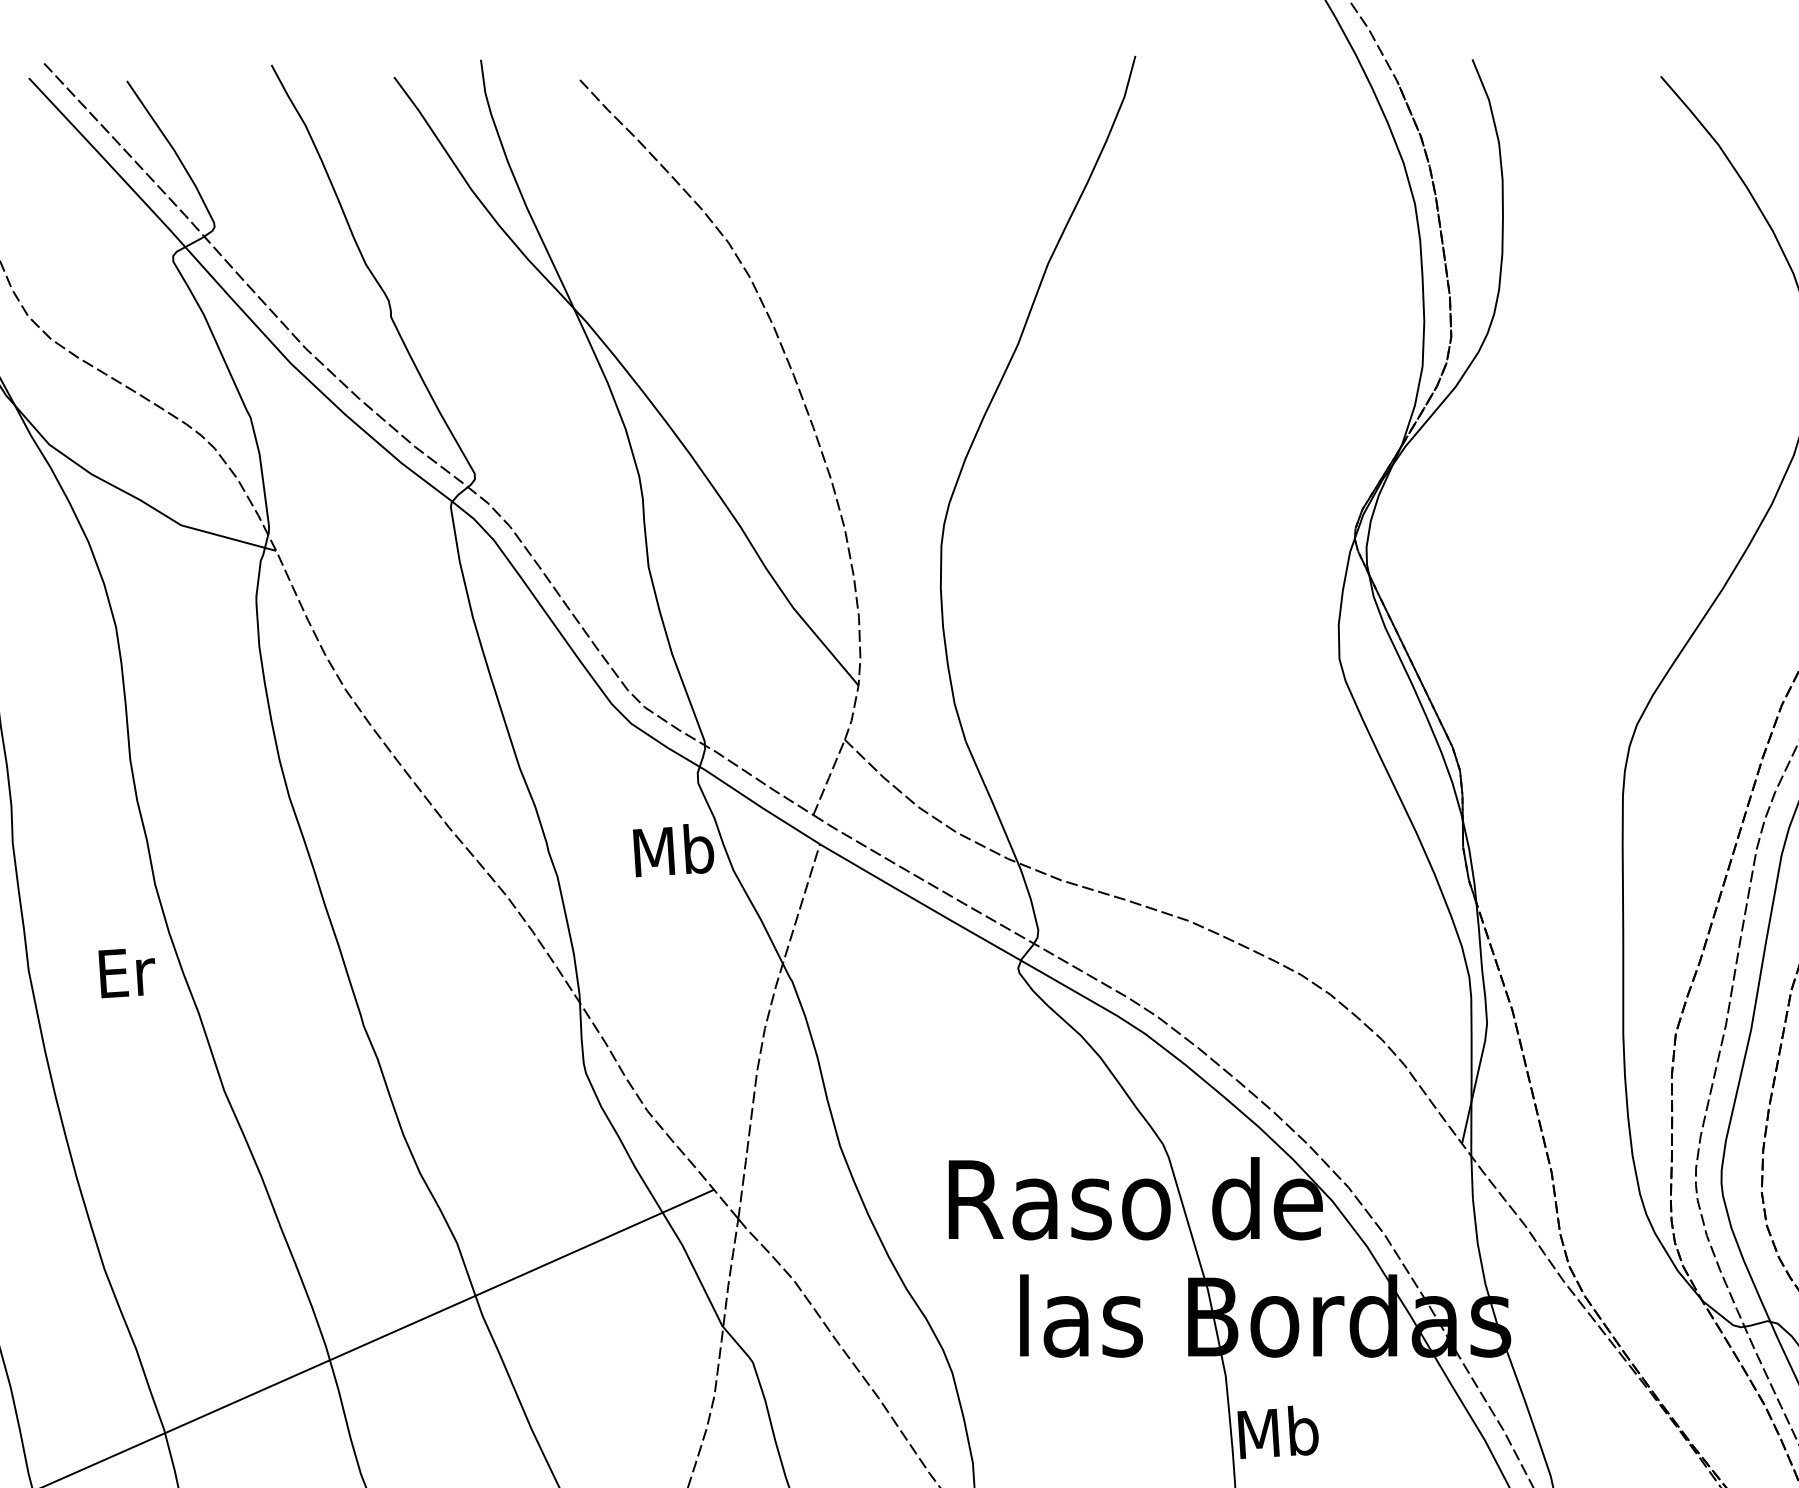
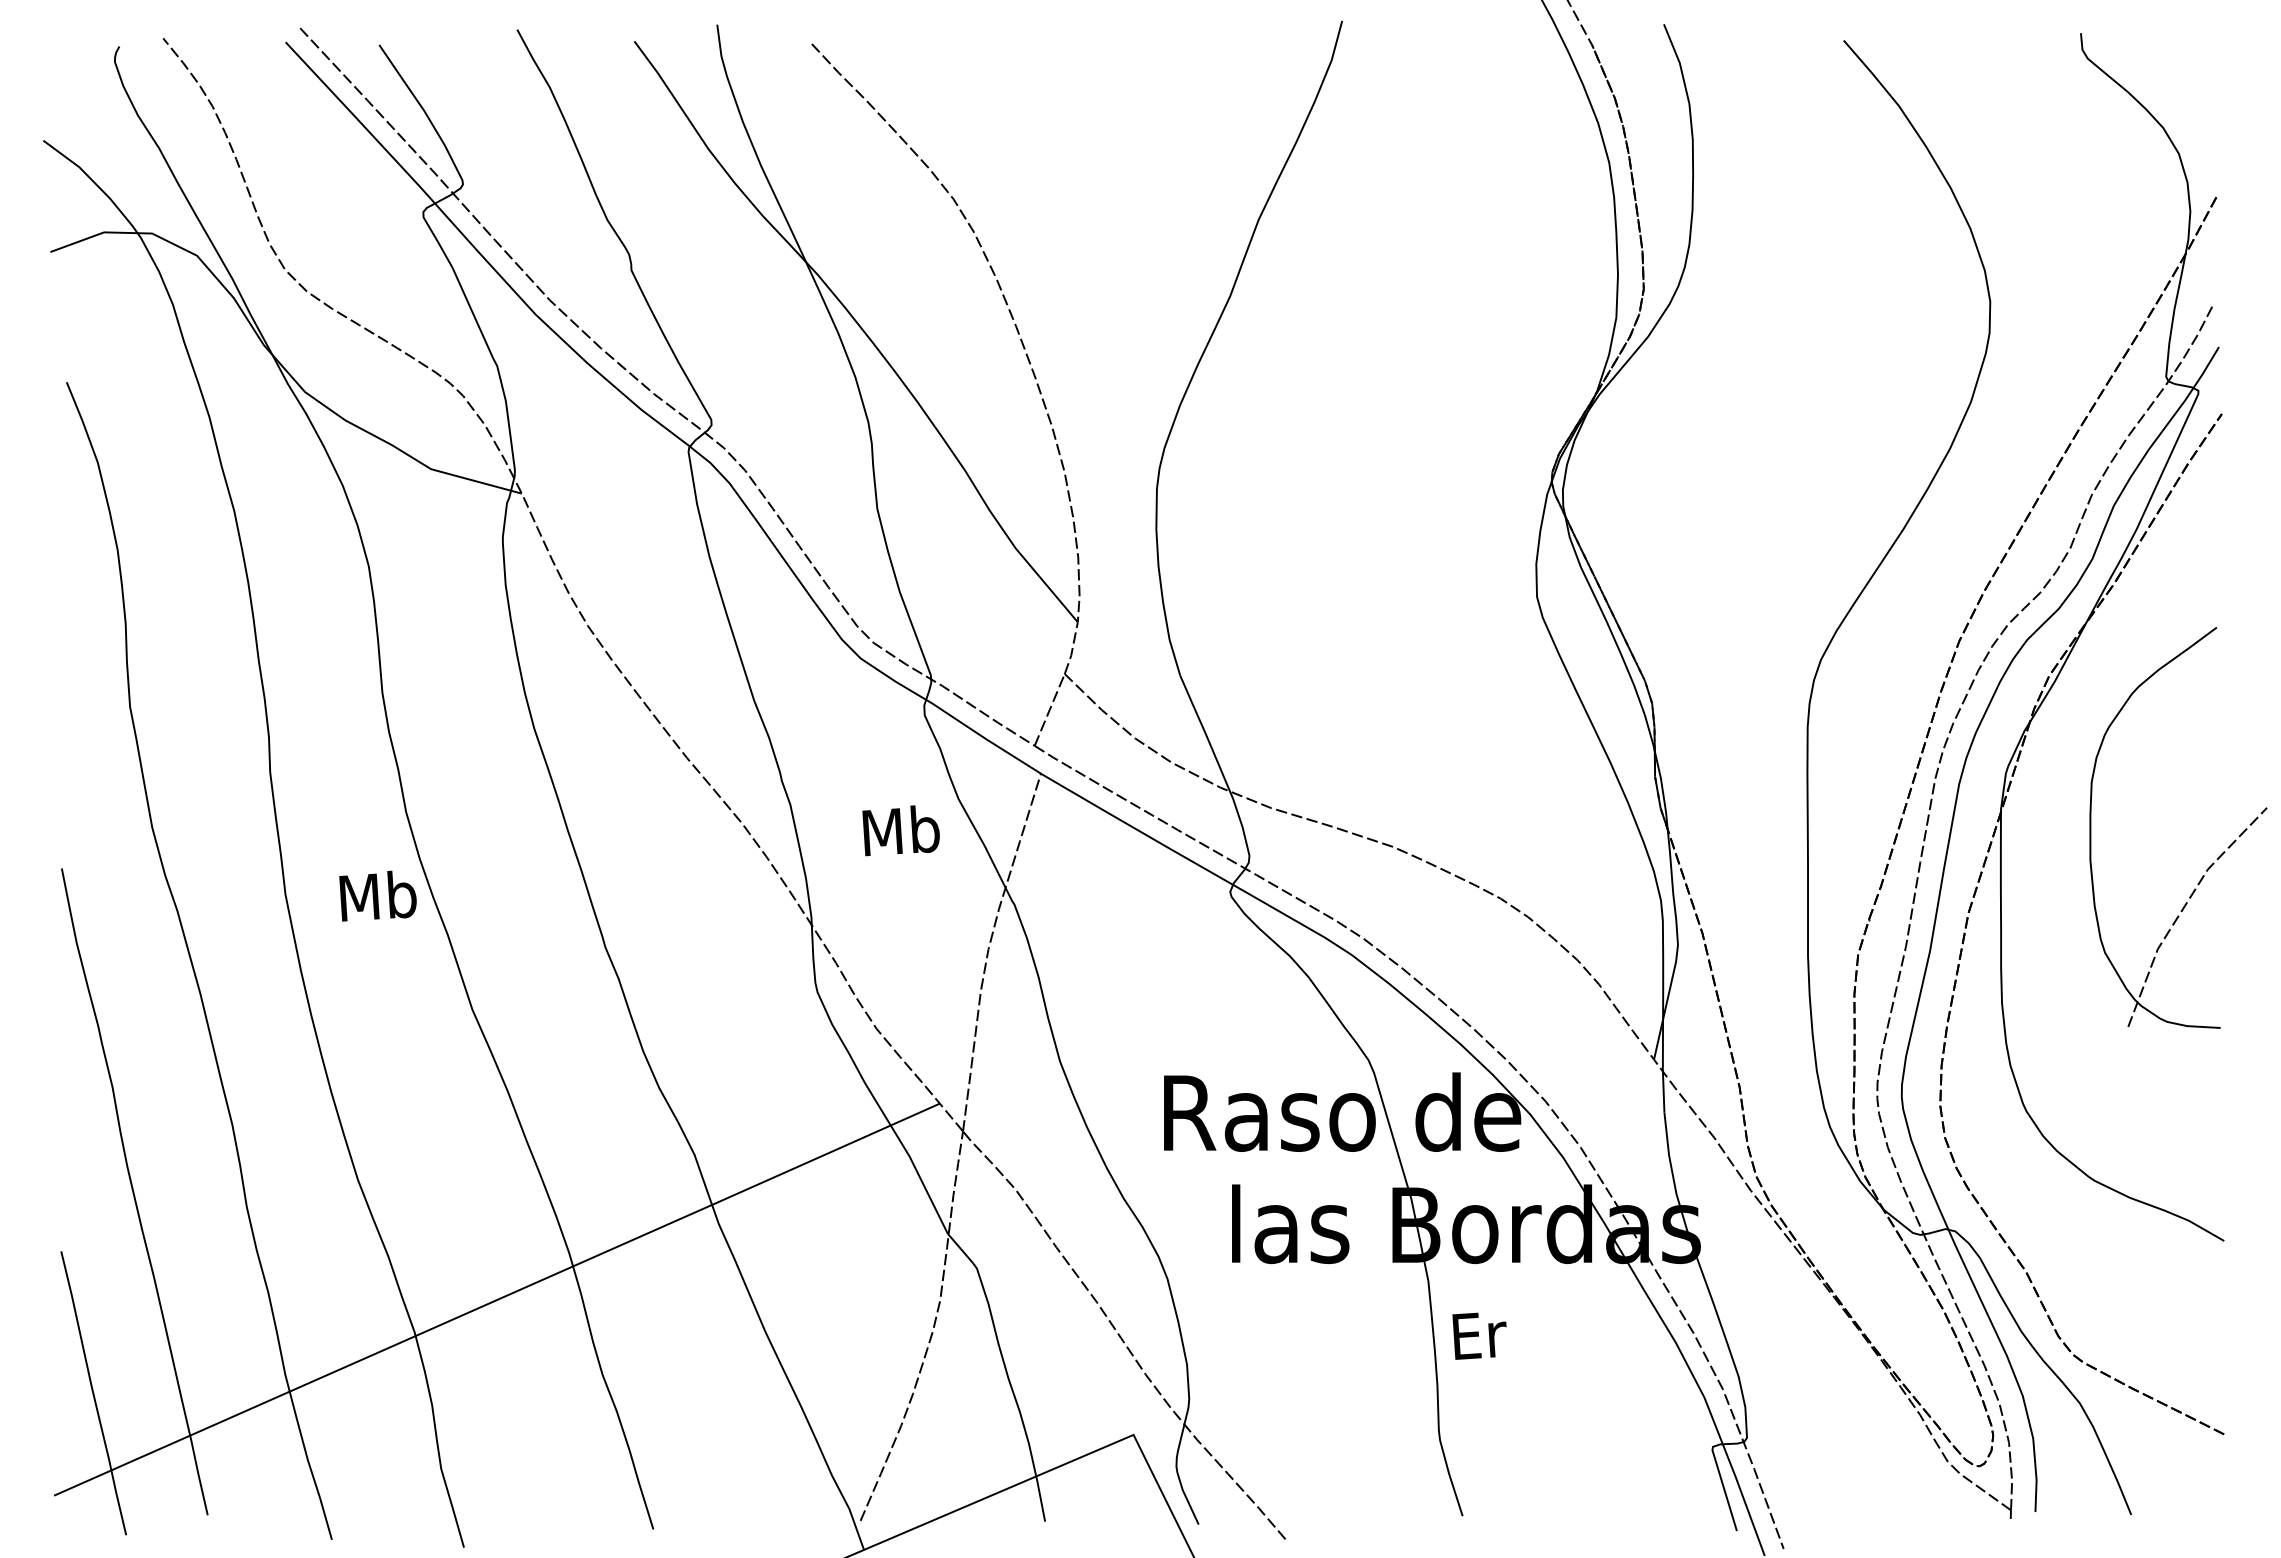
text: (672, 850) -> (900, 830), moved
text: (125, 971) -> (377, 895), Er -> Mb
text: (1278, 1431) -> (1478, 1334), Mb -> Er

